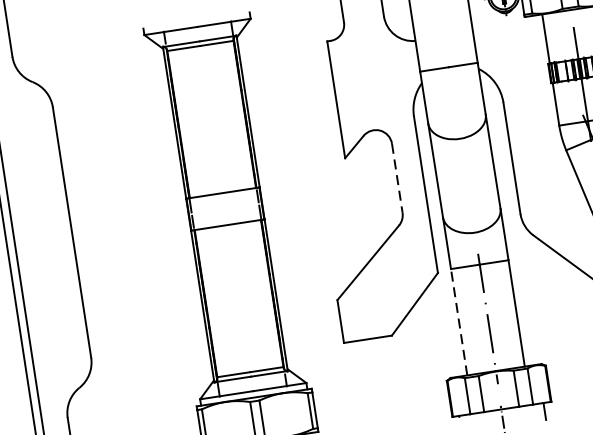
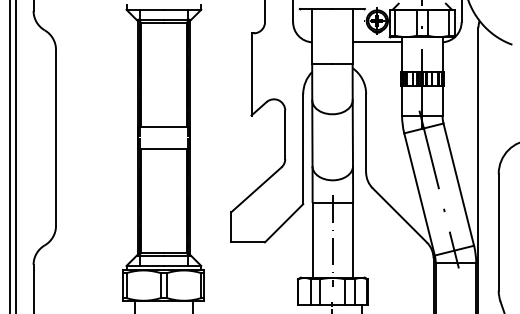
line: (508, 26) -> (377, 42), added
line: (397, 179) -> (285, 135), dashed -> solid
line: (458, 321) -> (312, 239), dashed -> solid

